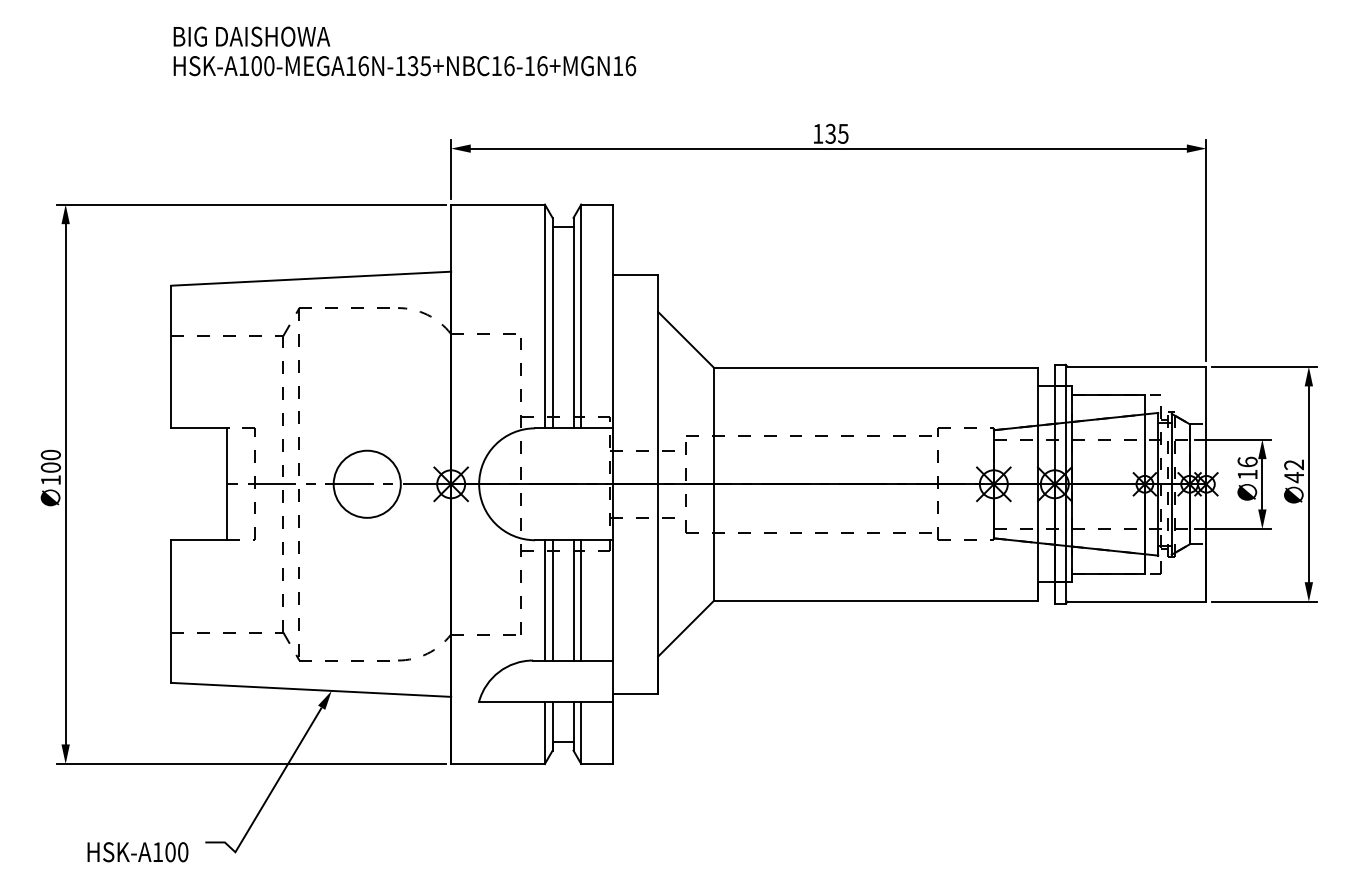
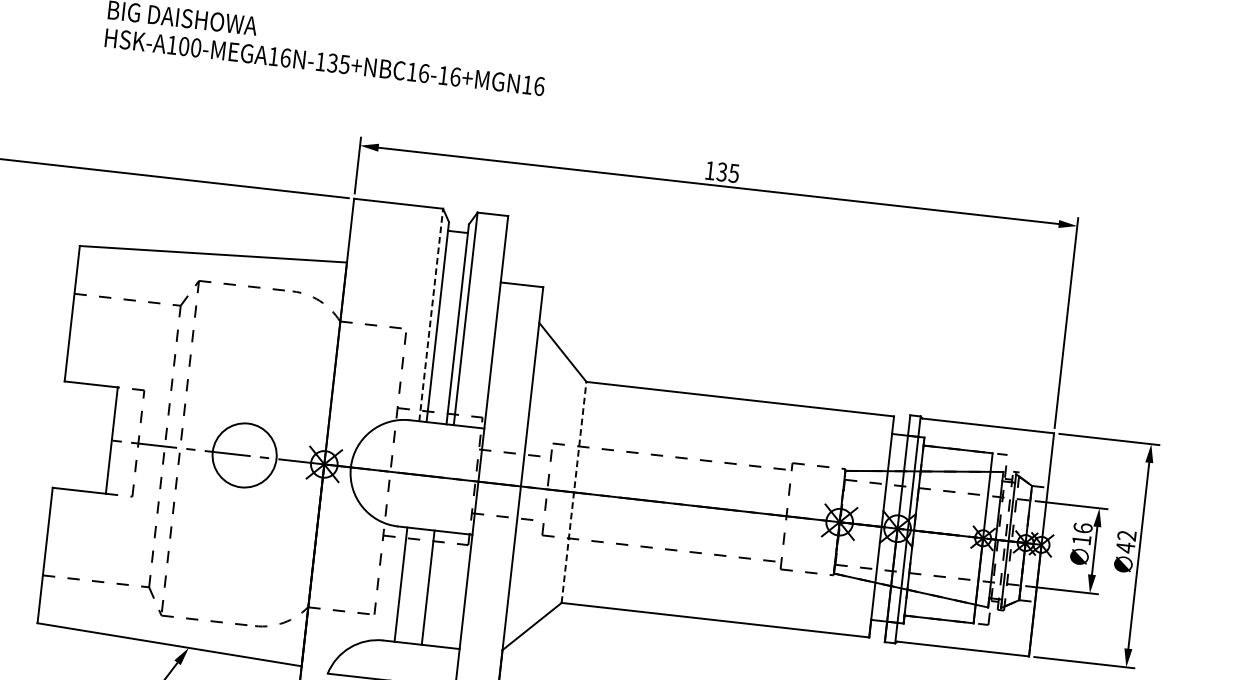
line: (544, 316) -> (430, 315), solid -> dashed
line: (714, 483) -> (574, 491), solid -> dashed
line: (552, 600) -> (408, 585), removed
line: (581, 600) -> (435, 588), removed

